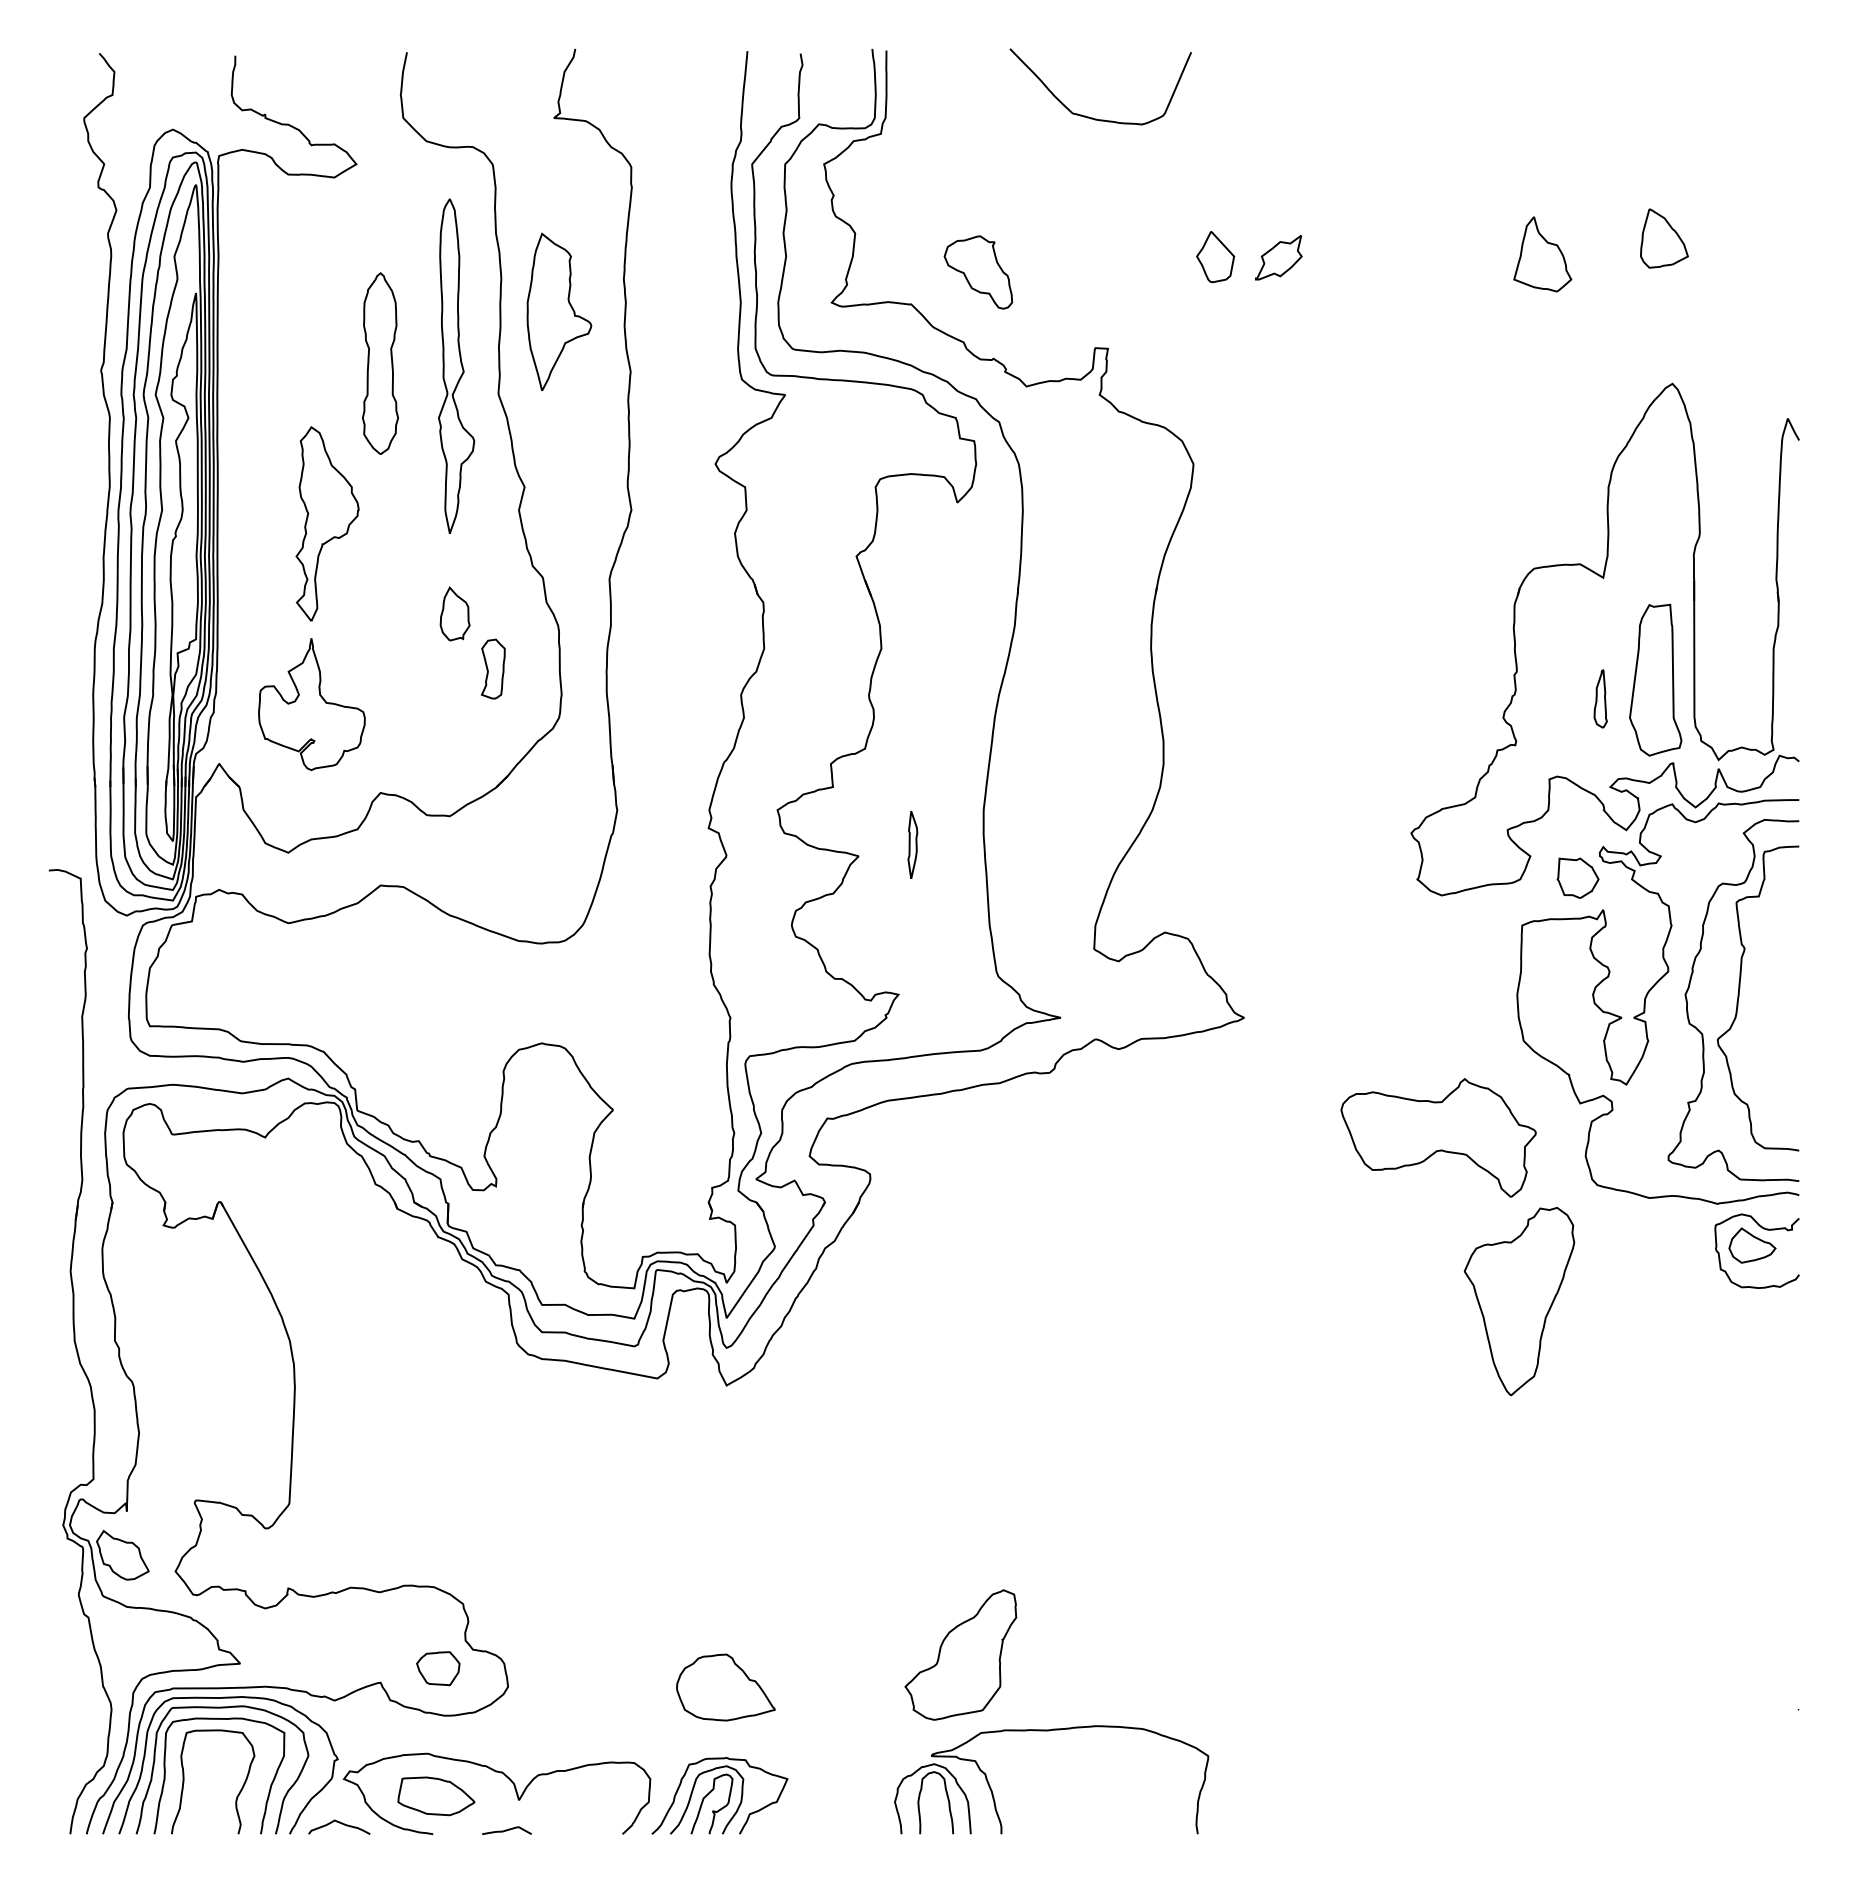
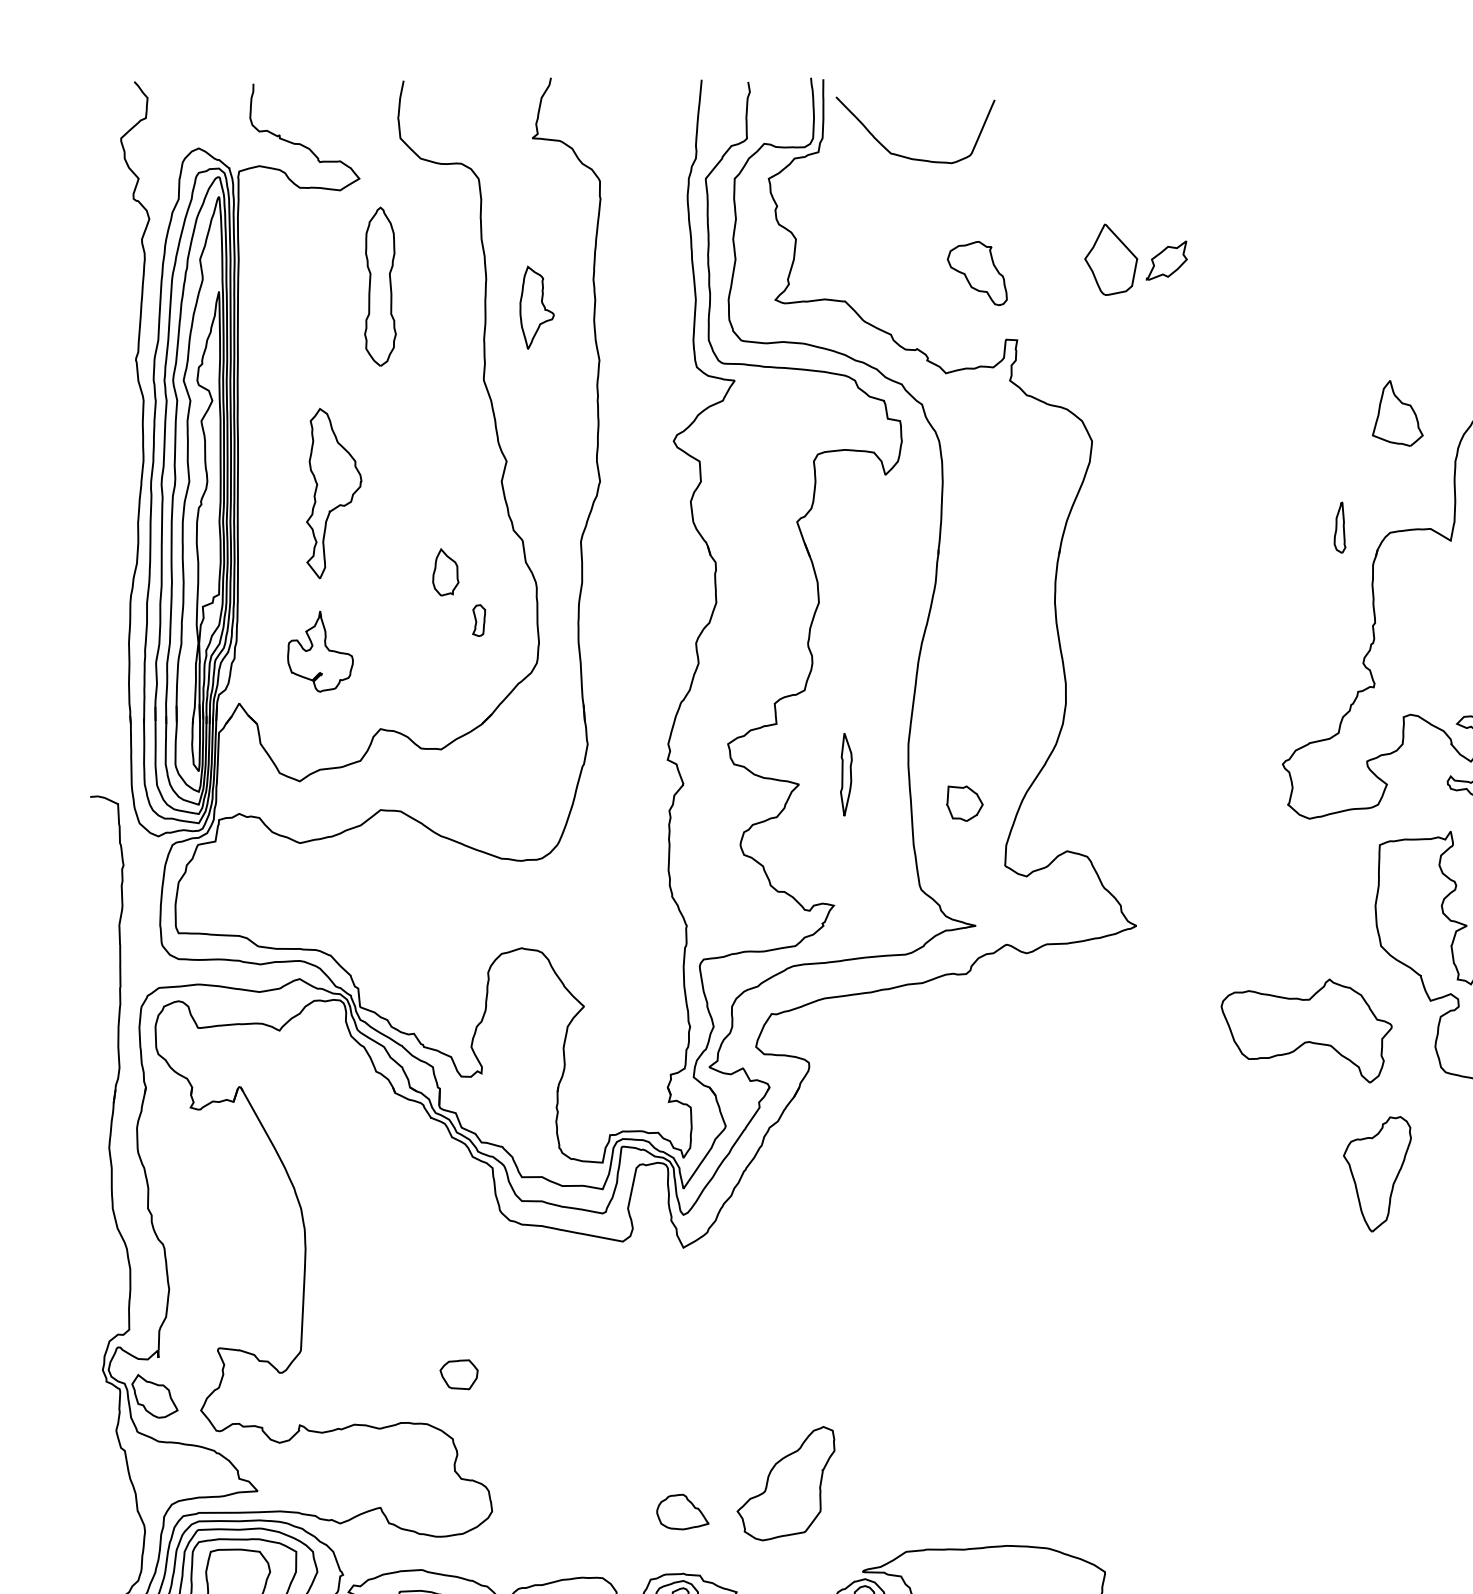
curve: (1089, 116) -> (905, 156), moved
part: (1542, 254) -> (1397, 413), moved
part: (1215, 257) -> (1111, 260), size x1.6
part: (978, 272) -> (977, 273), moved
part: (559, 311) -> (537, 307), size x0.6
part: (380, 363) -> (380, 286), moved
part: (456, 365) -> (447, 354), removed
part: (492, 668) -> (478, 620), size x0.6
part: (1600, 698) -> (1339, 527), moved
part: (311, 704) -> (320, 651), size x0.7
part: (912, 844) -> (846, 774), size x1.4
part: (1577, 877) -> (964, 803), moved
part: (1519, 1301) -> (1377, 1174), size x0.7
part: (960, 1654) -> (785, 1483), moved
part: (438, 1668) -> (459, 1374), moved
part: (725, 1687) -> (682, 1512), size x0.6

